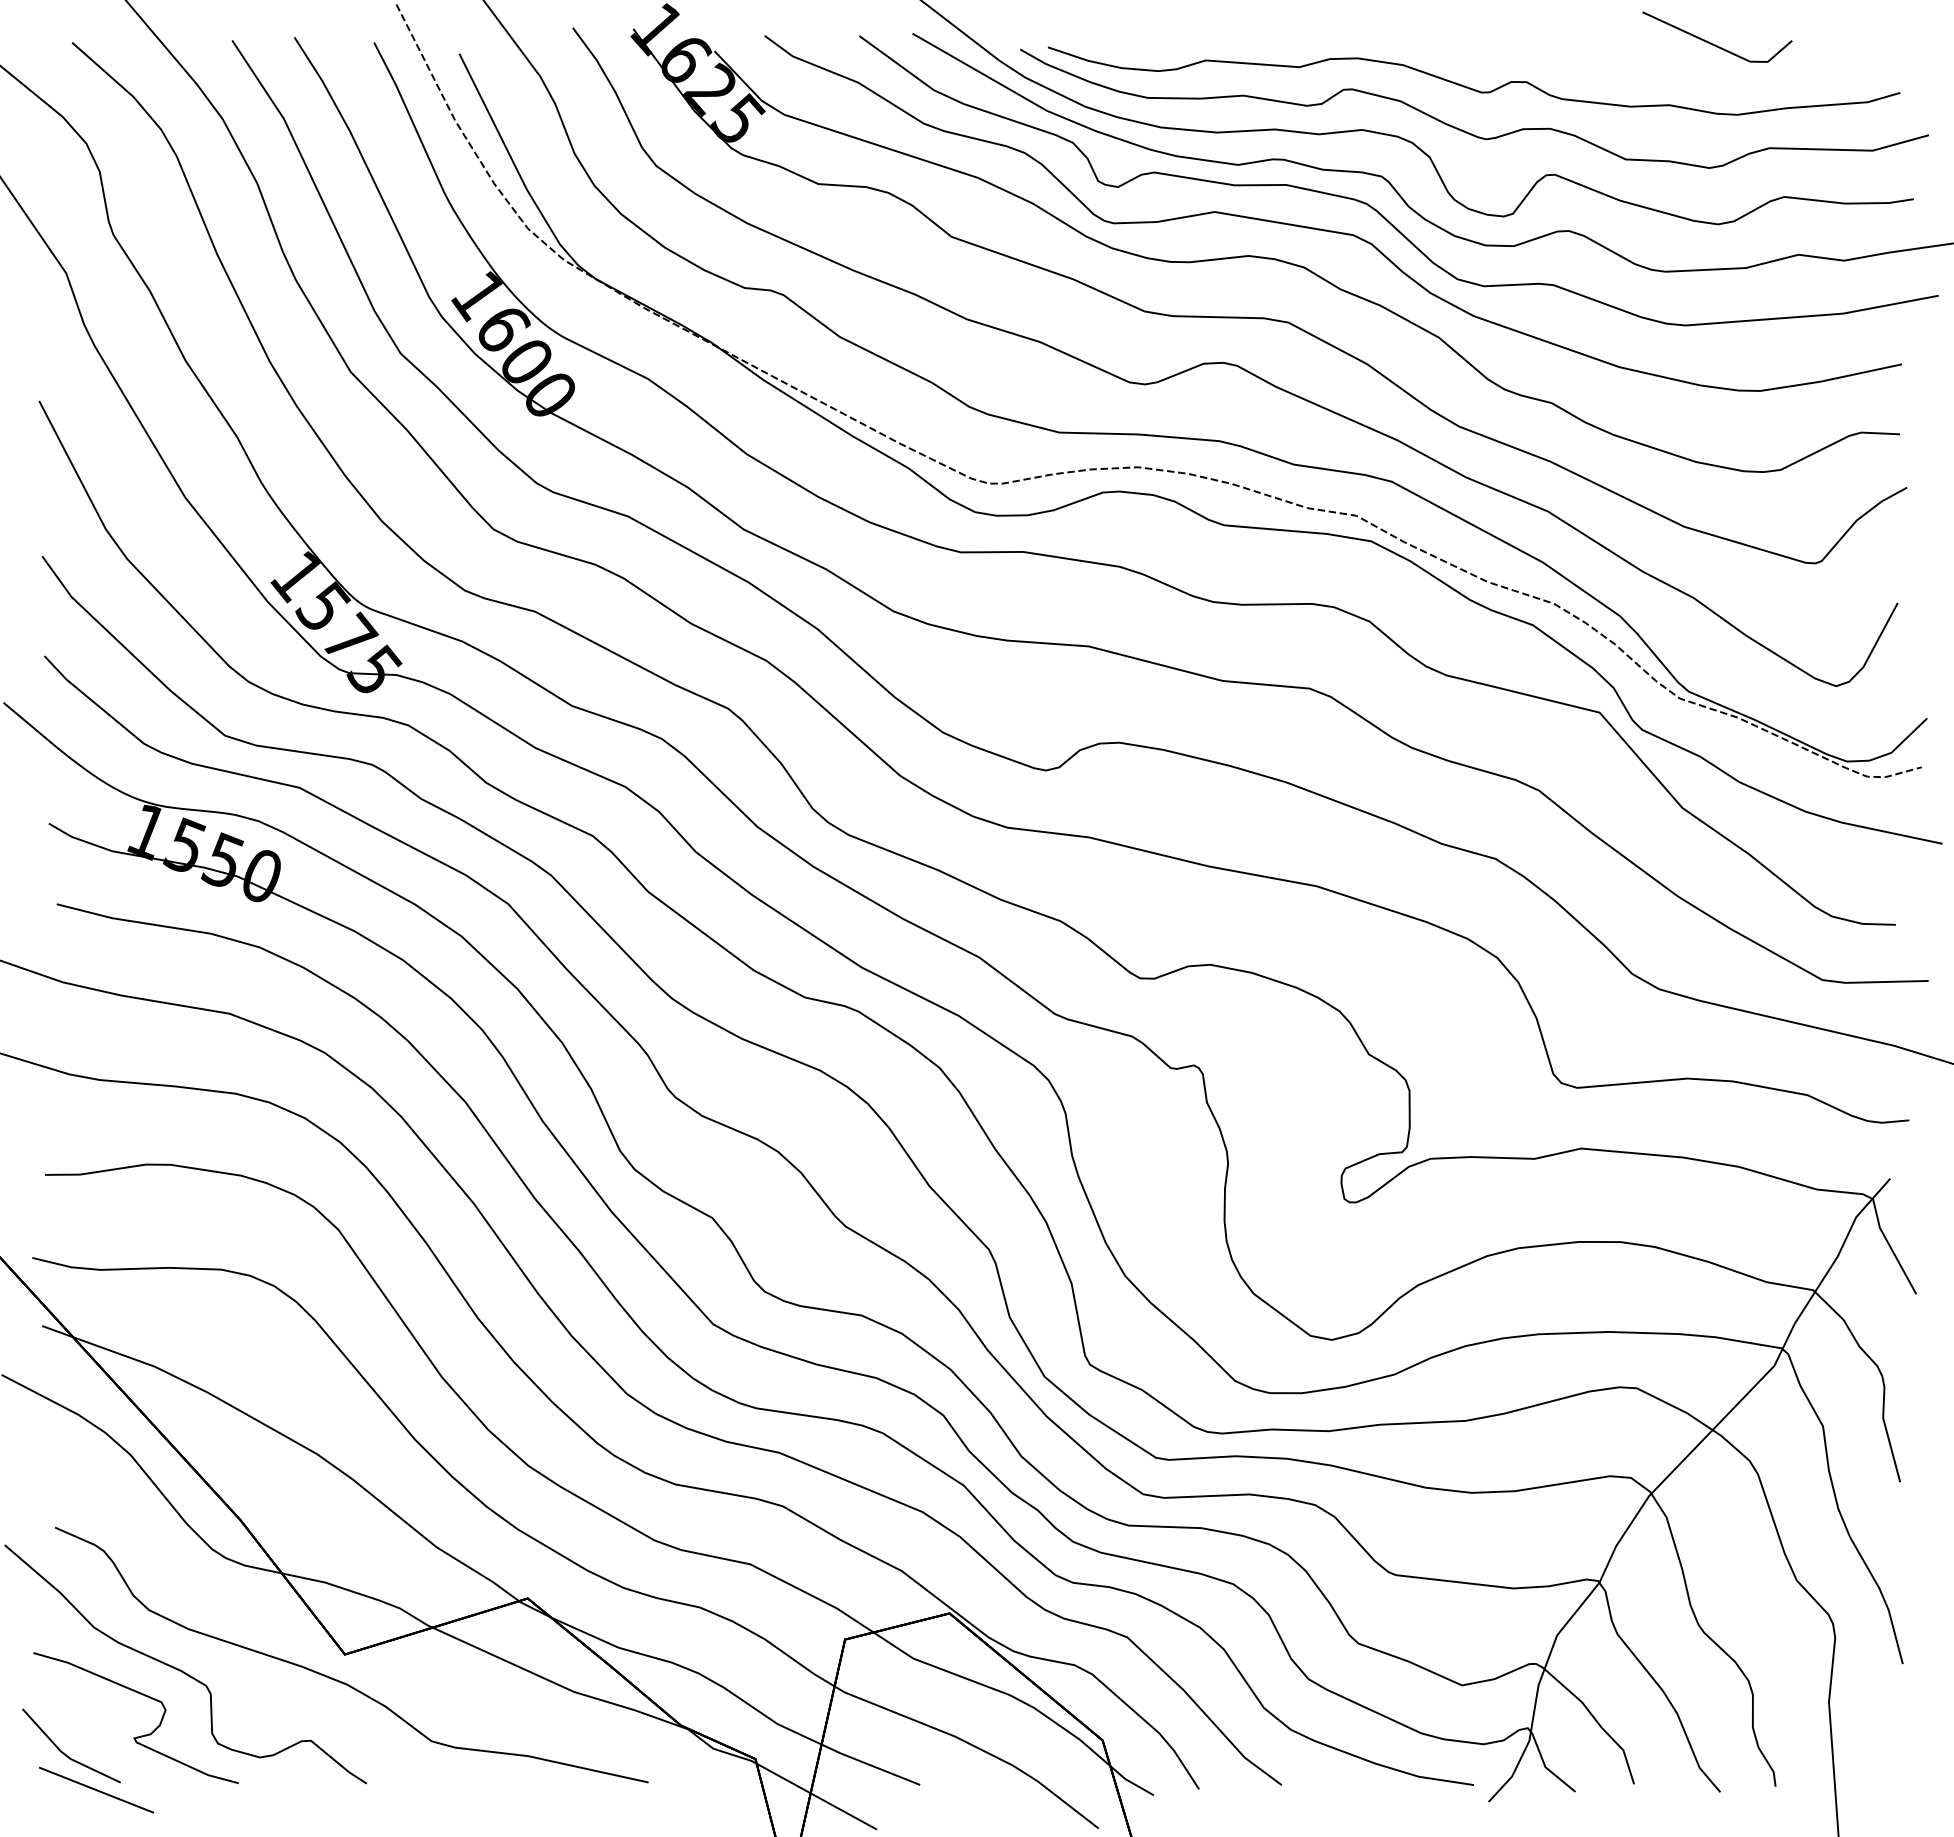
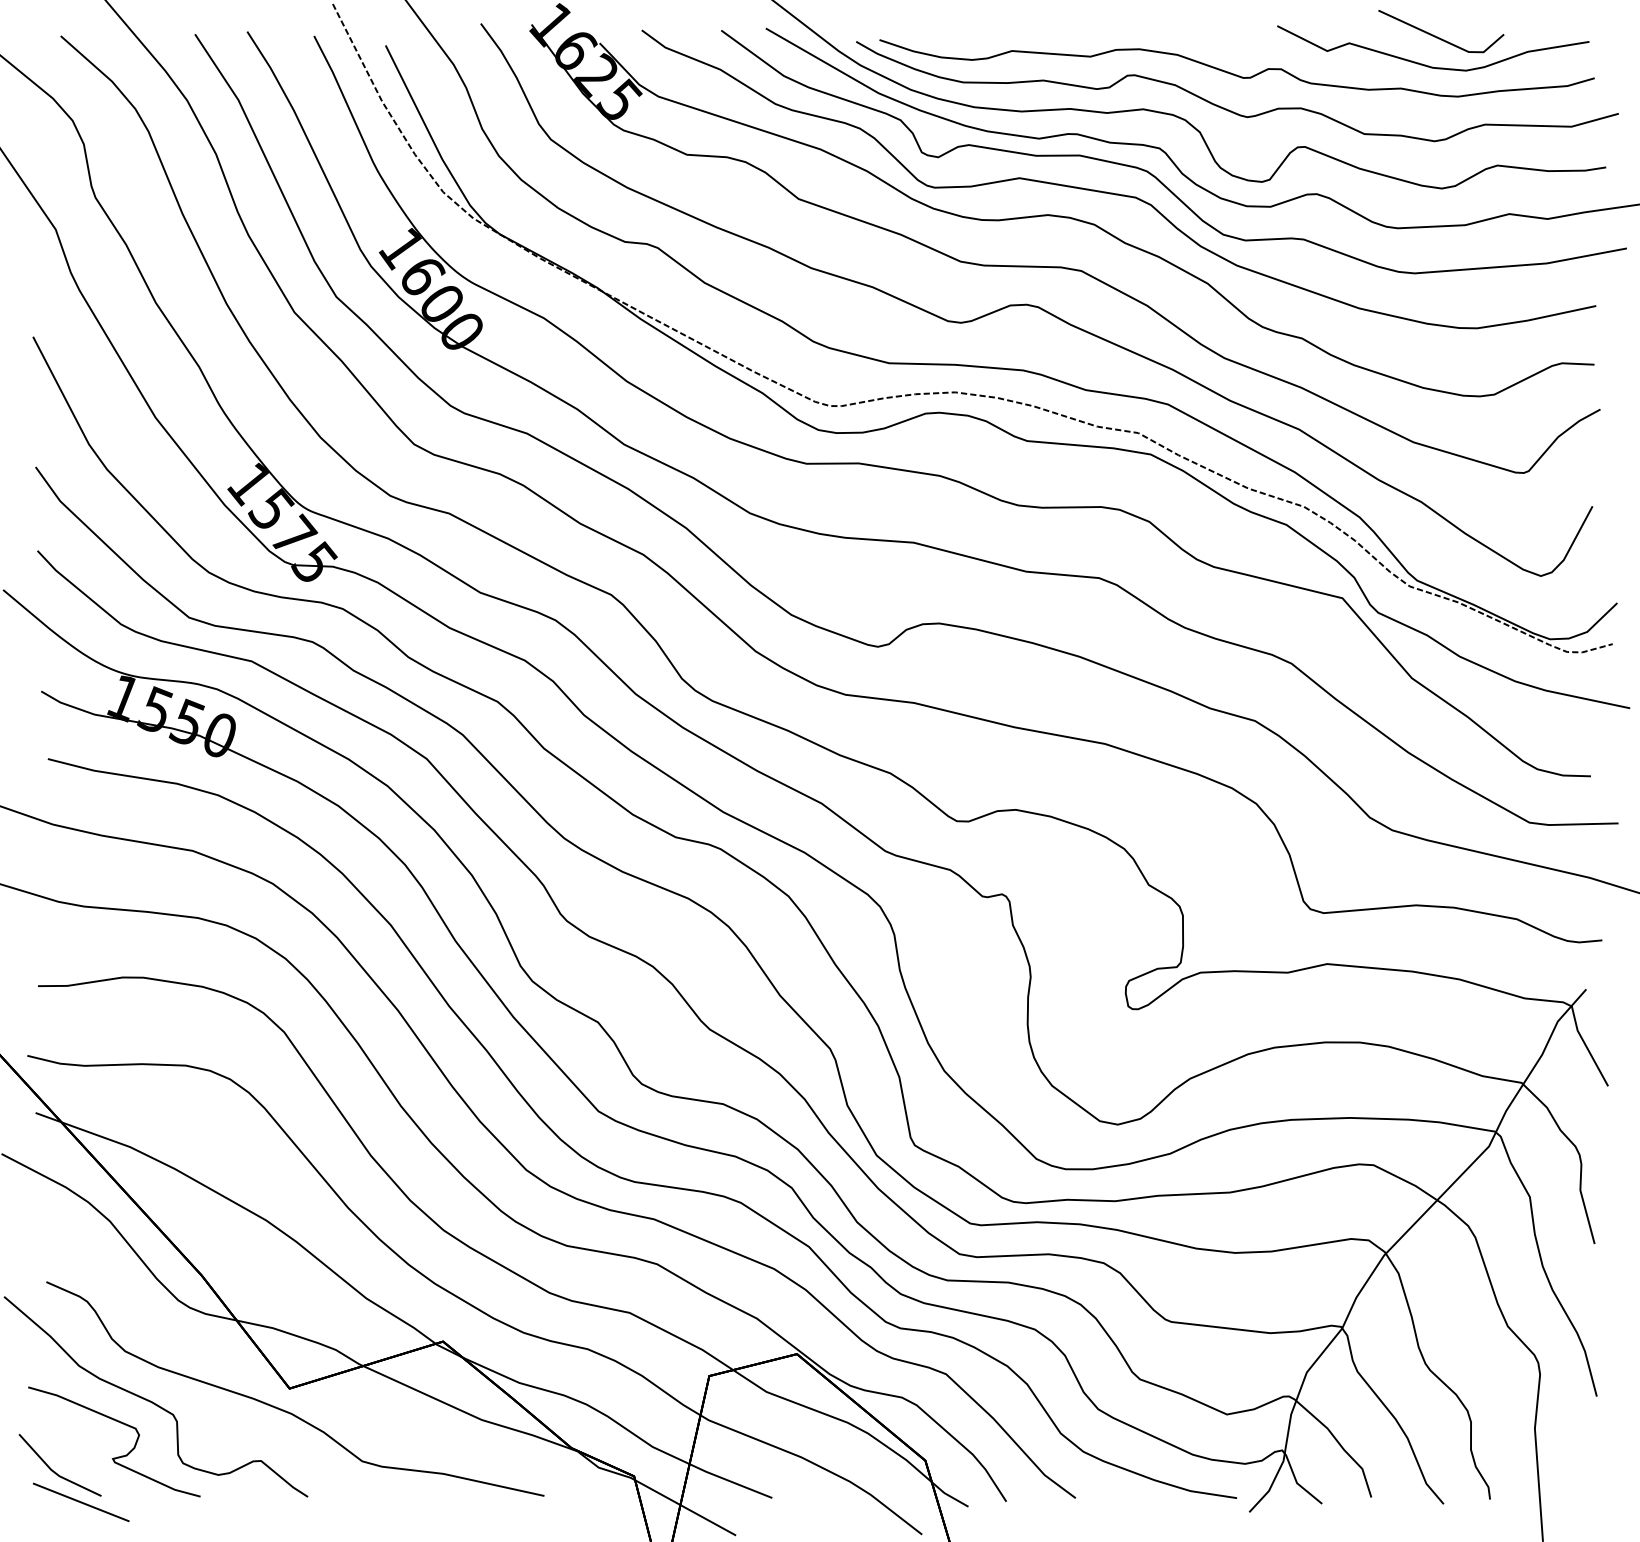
curve: (1701, 77) -> (1427, 65), added

